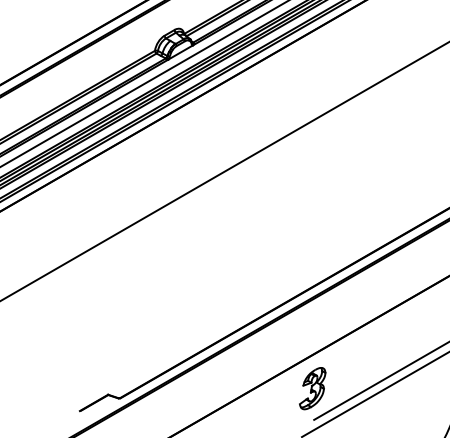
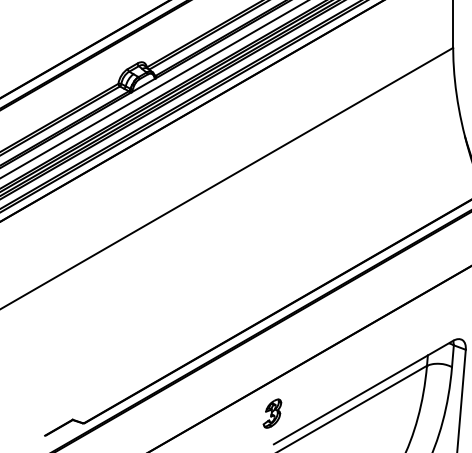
part: (312, 388) -> (272, 413), size x0.7

